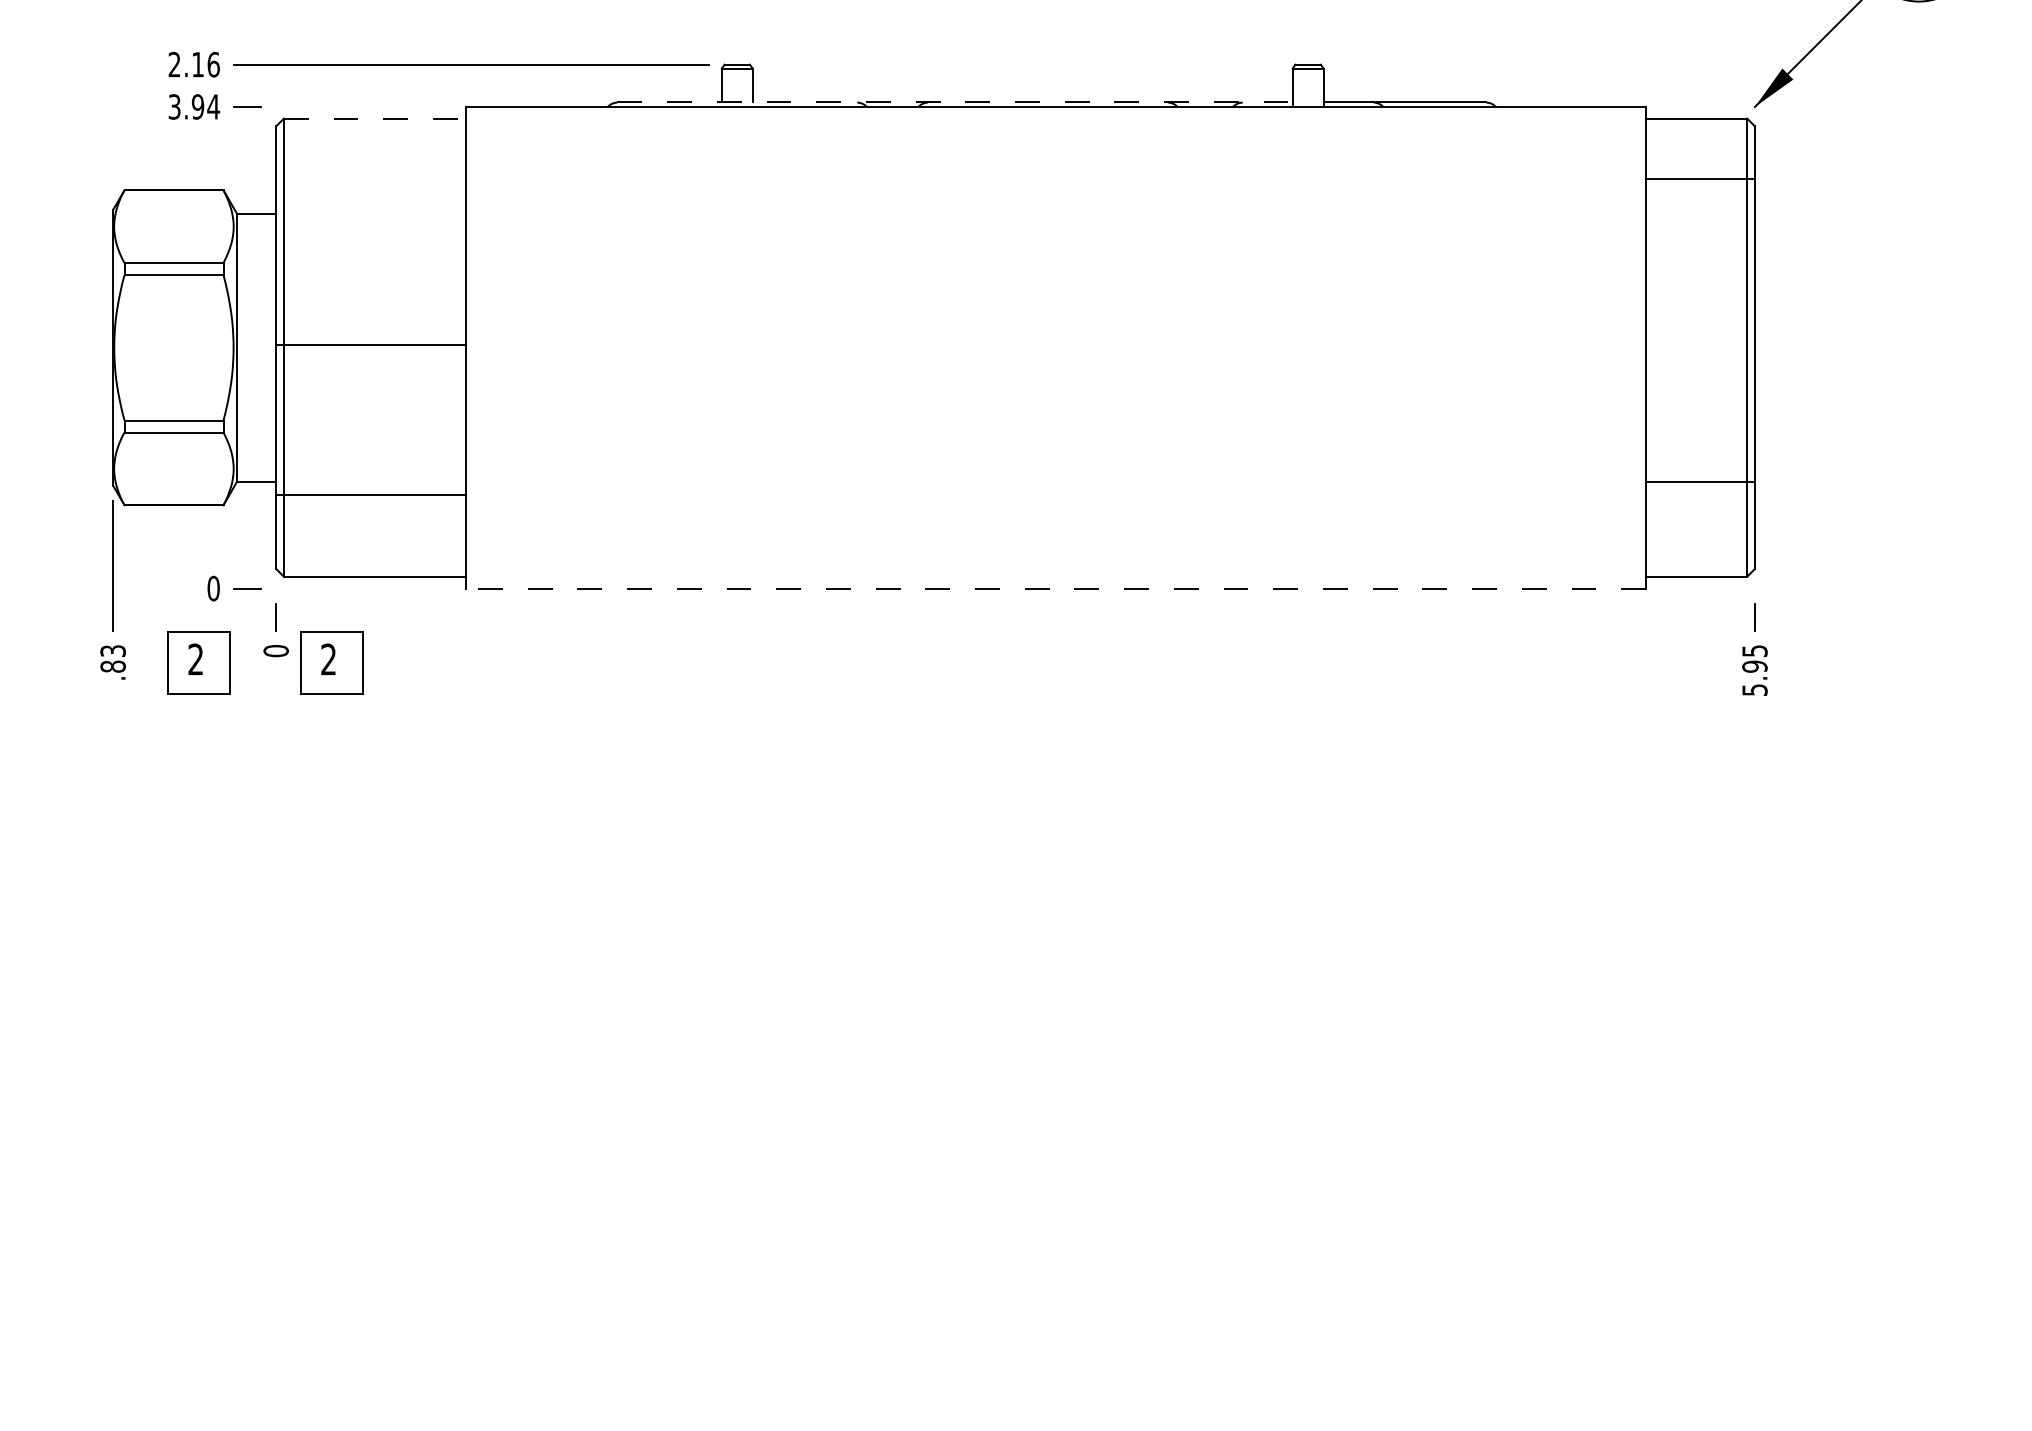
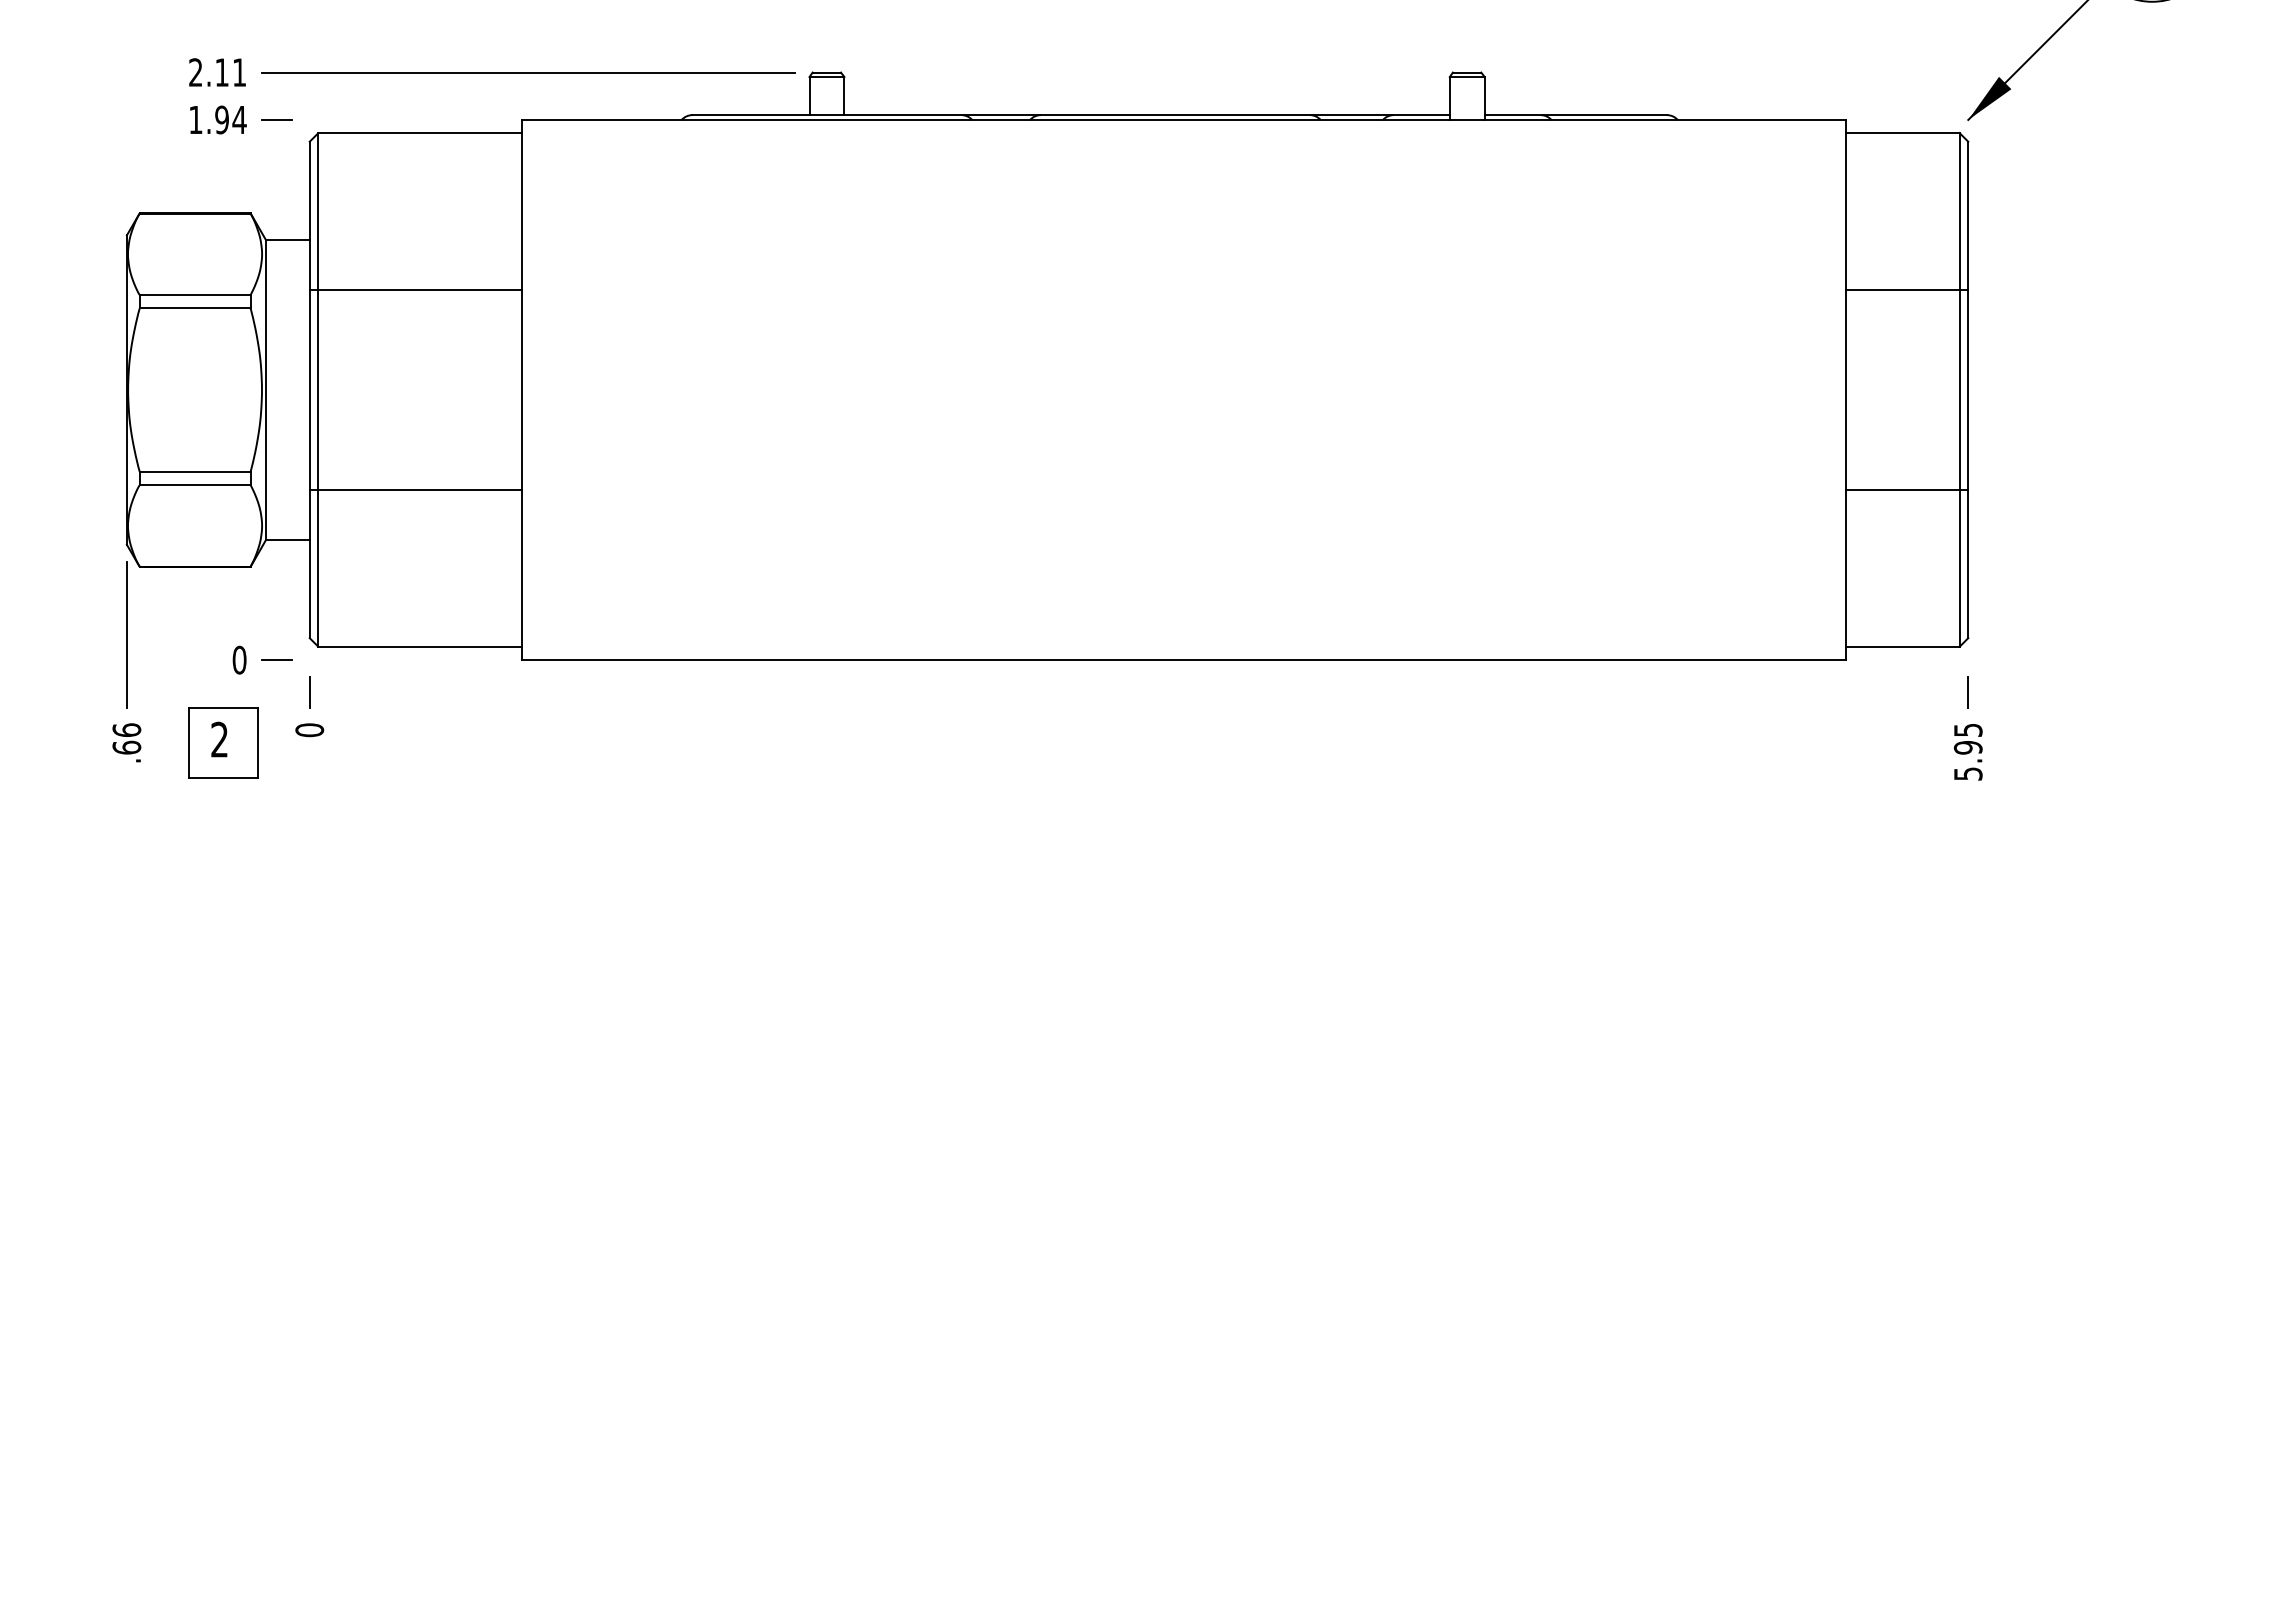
text: (213, 64) -> (239, 72), 2.16 -> 2.11
line: (955, 102) -> (1071, 114), dashed -> solid
text: (174, 106) -> (195, 119), 3.94 -> 1.94
line: (374, 119) -> (420, 133), dashed -> solid
line: (1700, 178) -> (1907, 289), moved
line: (370, 344) -> (415, 289), moved
line: (1700, 482) -> (1907, 490), moved
line: (370, 495) -> (415, 490), moved
line: (1055, 588) -> (1183, 660), dashed -> solid
text: (112, 658) -> (126, 738), .83 -> .66
part: (332, 662) -> (372, 742), removed

